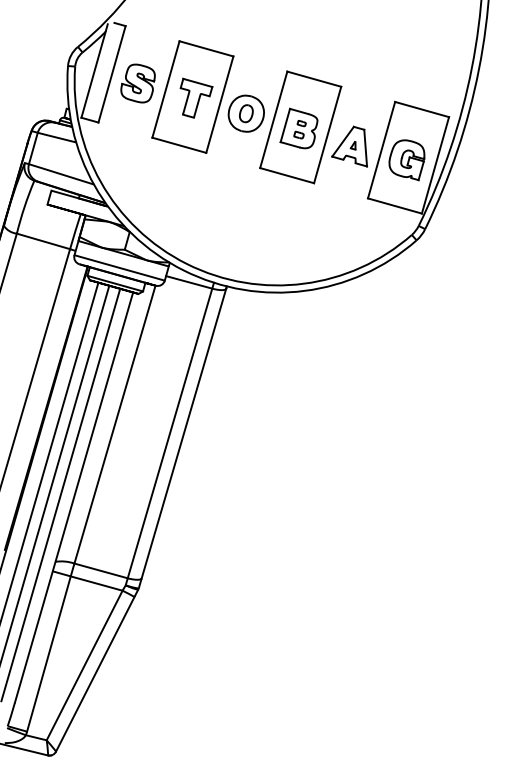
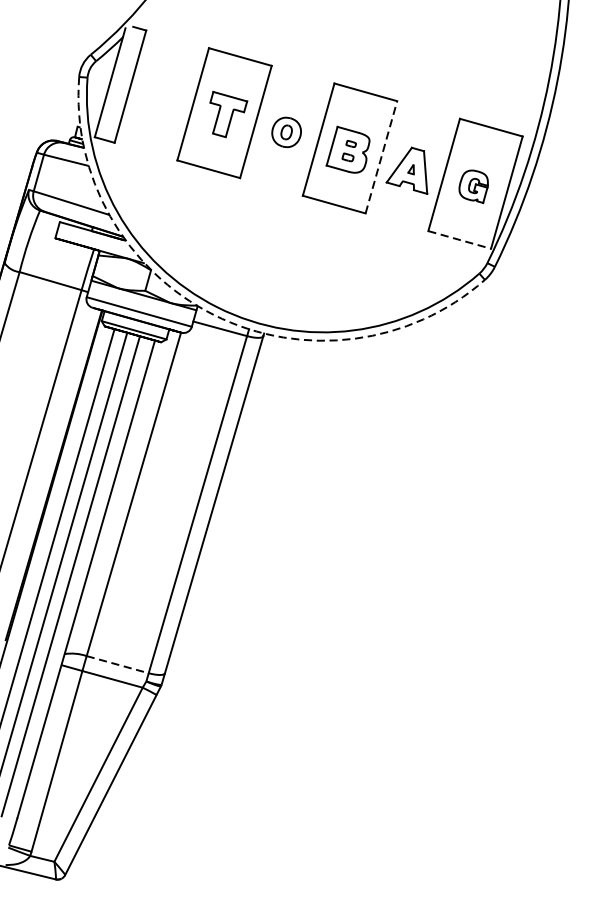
part: (137, 83) -> (160, 97), removed
part: (245, 113) -> (285, 132), size x0.7
line: (327, 134) -> (381, 156), solid -> dashed
part: (406, 160) -> (473, 186), size x0.7
line: (394, 206) -> (459, 240), solid -> dashed
arc: (183, 270) -> (213, 314), solid -> dashed
line: (101, 570) -> (118, 664), solid -> dashed

